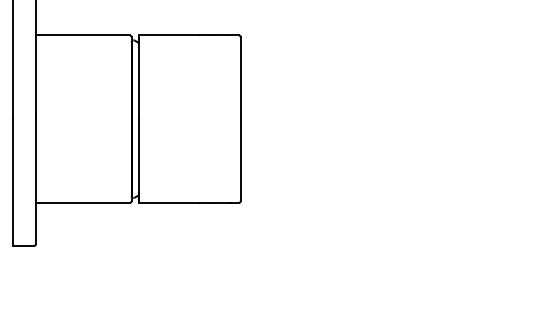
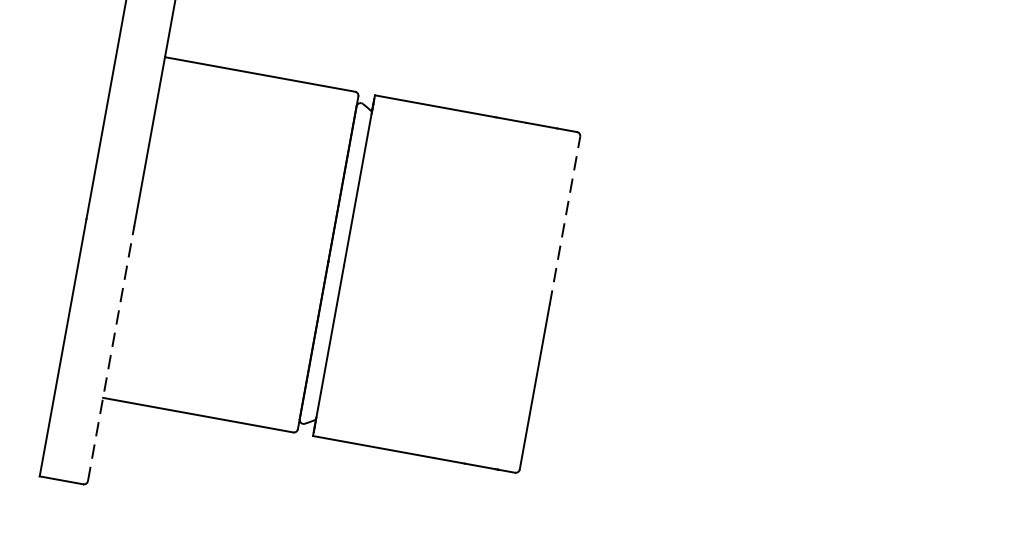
line: (240, 78) -> (564, 220), solid -> dashed
line: (36, 181) -> (111, 354), solid -> dashed

